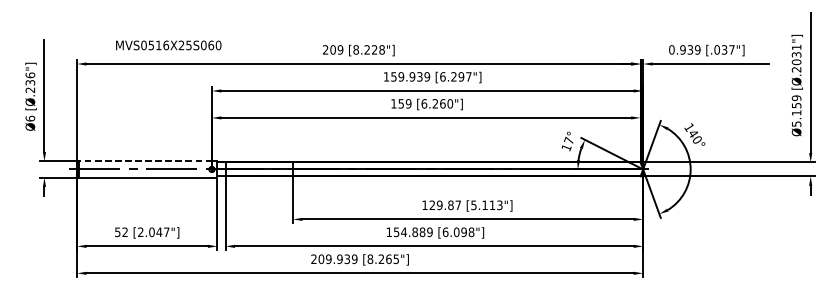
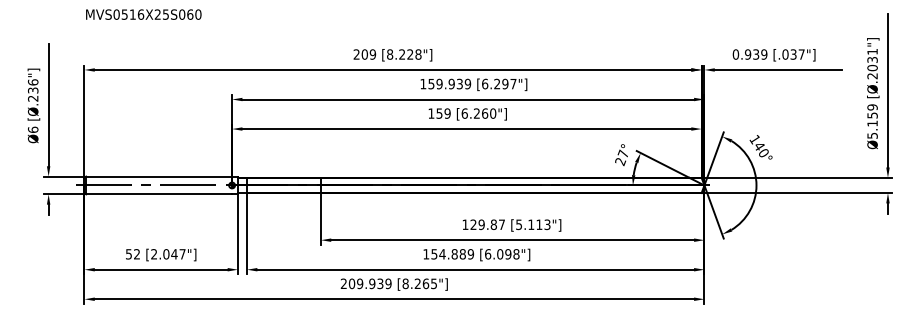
text: (168, 45) -> (143, 14), moved
text: (565, 148) -> (619, 162), 17° -> 27°
line: (145, 161) -> (159, 176), dashed -> solid

